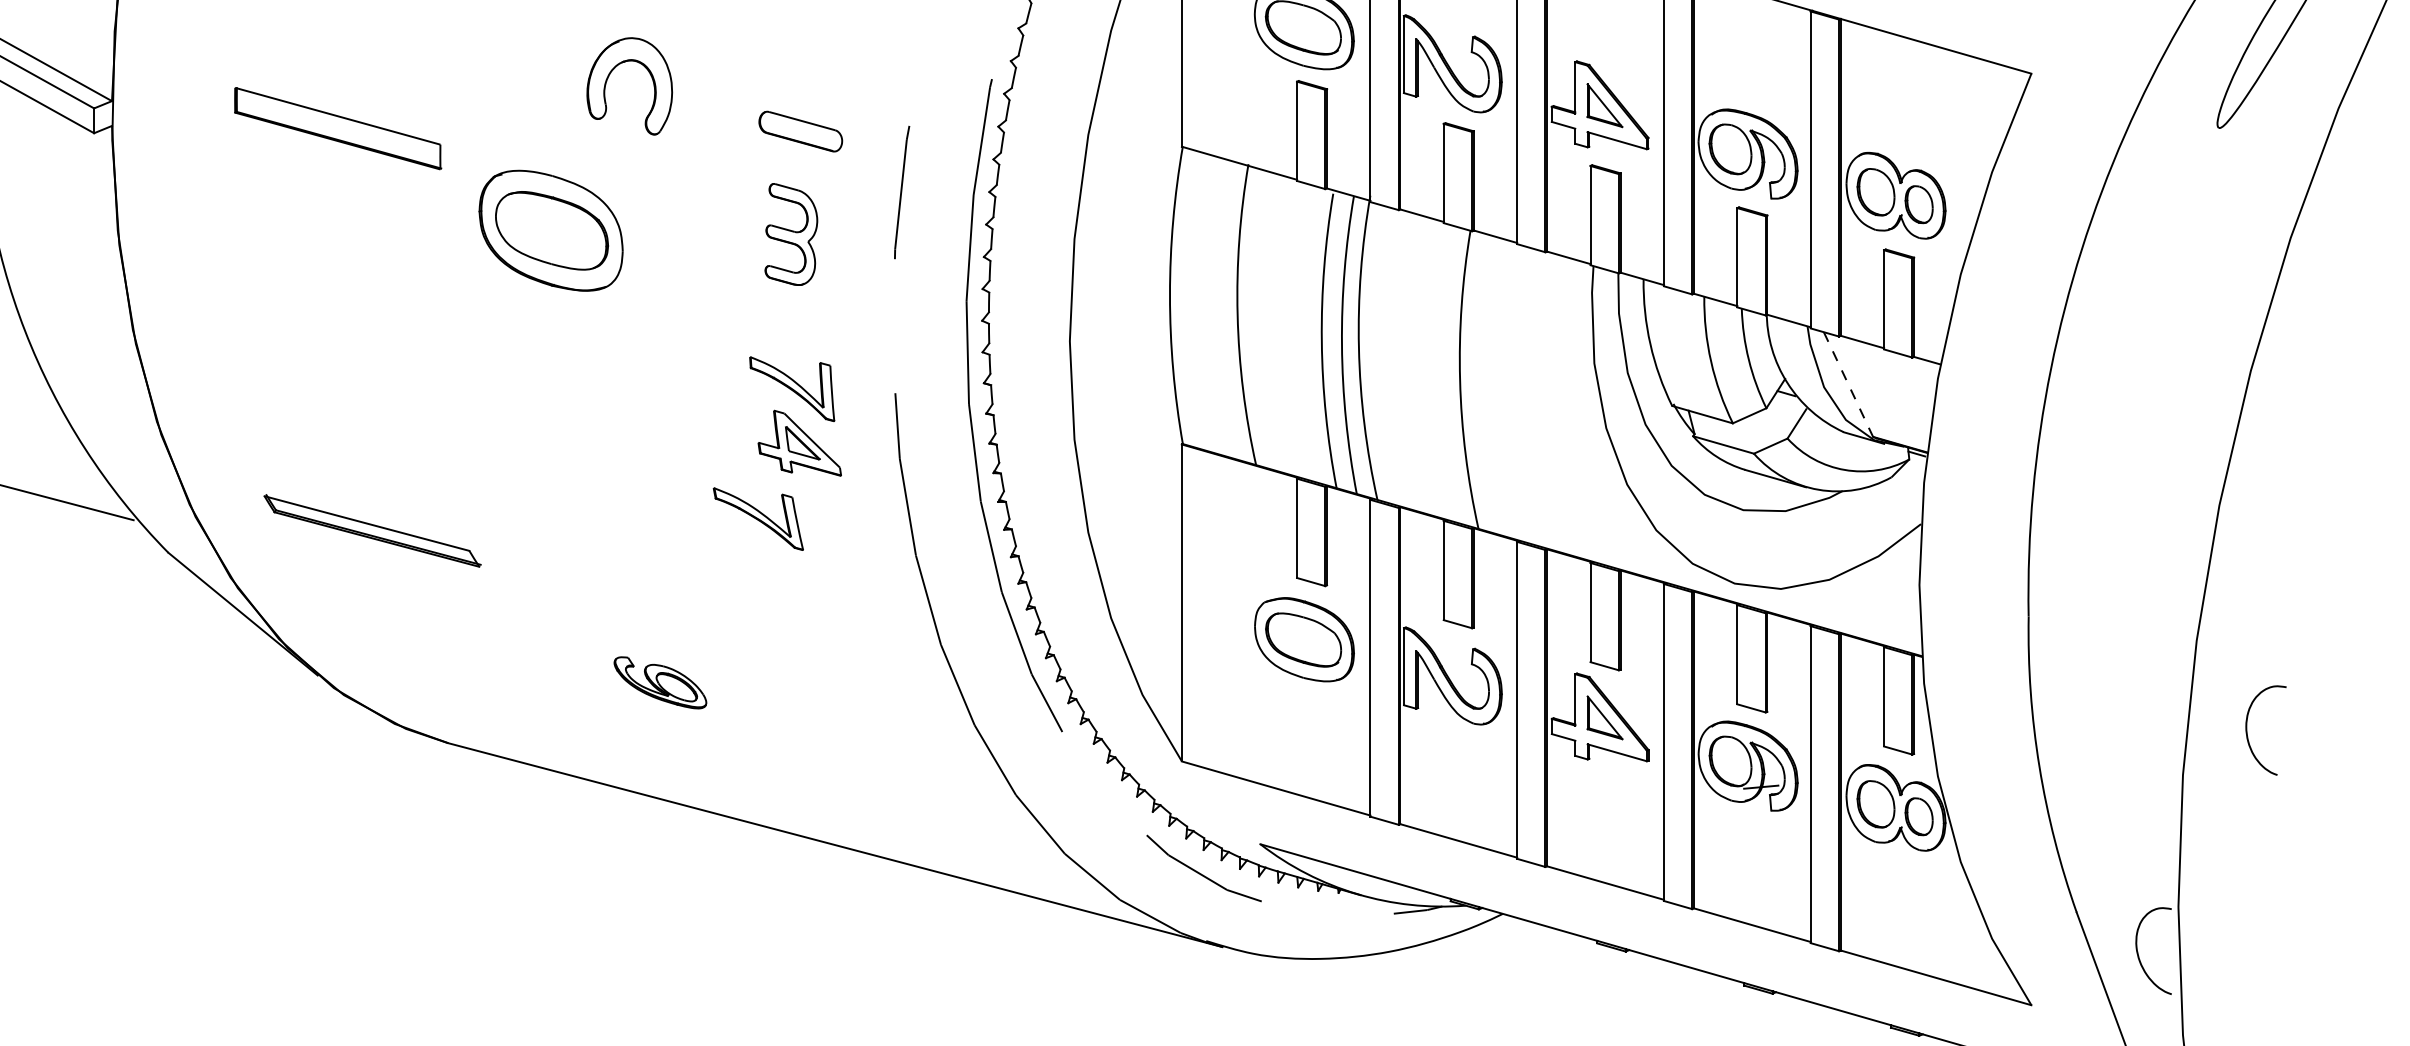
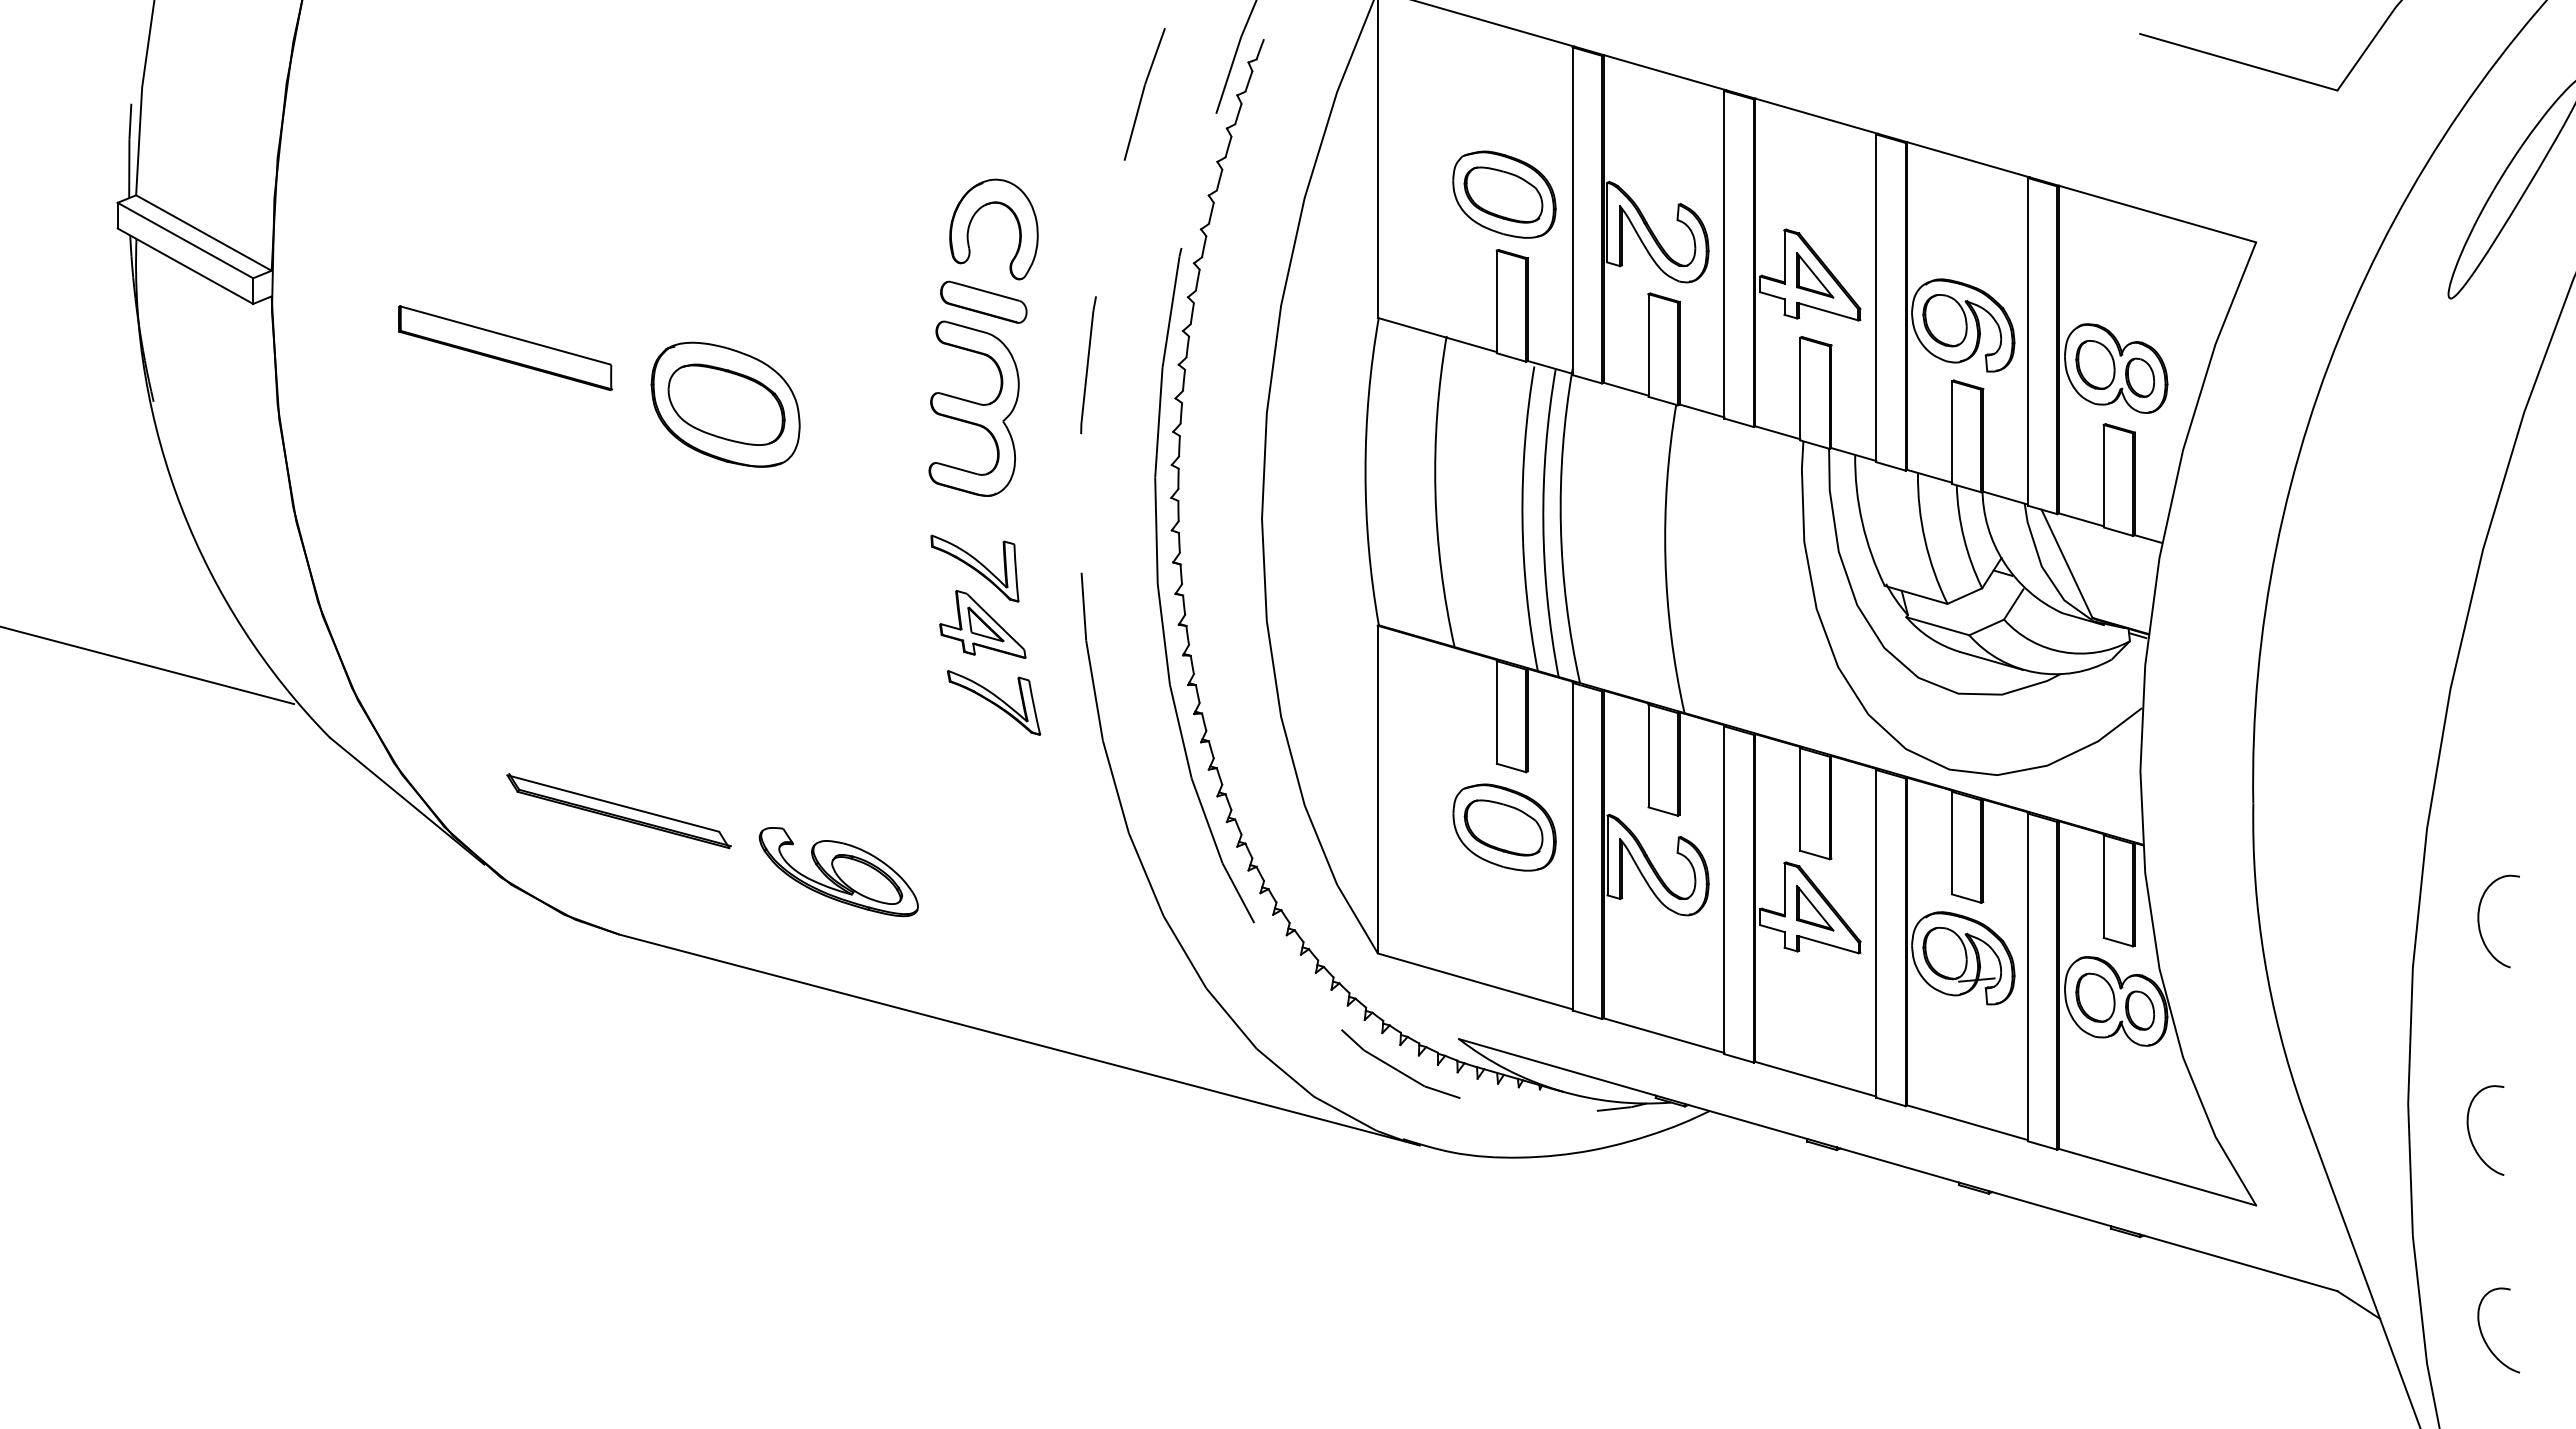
part: (609, 75) -> (973, 218), moved
part: (338, 128) -> (505, 348), moved
part: (790, 234) -> (973, 408), size x1.67
line: (1848, 384) -> (2067, 563), dashed -> solid
part: (758, 518) -> (994, 702), moved
part: (372, 531) -> (618, 811), moved
part: (660, 683) -> (838, 872), size x1.67
curve: (2139, 954) -> (2470, 1134), moved

